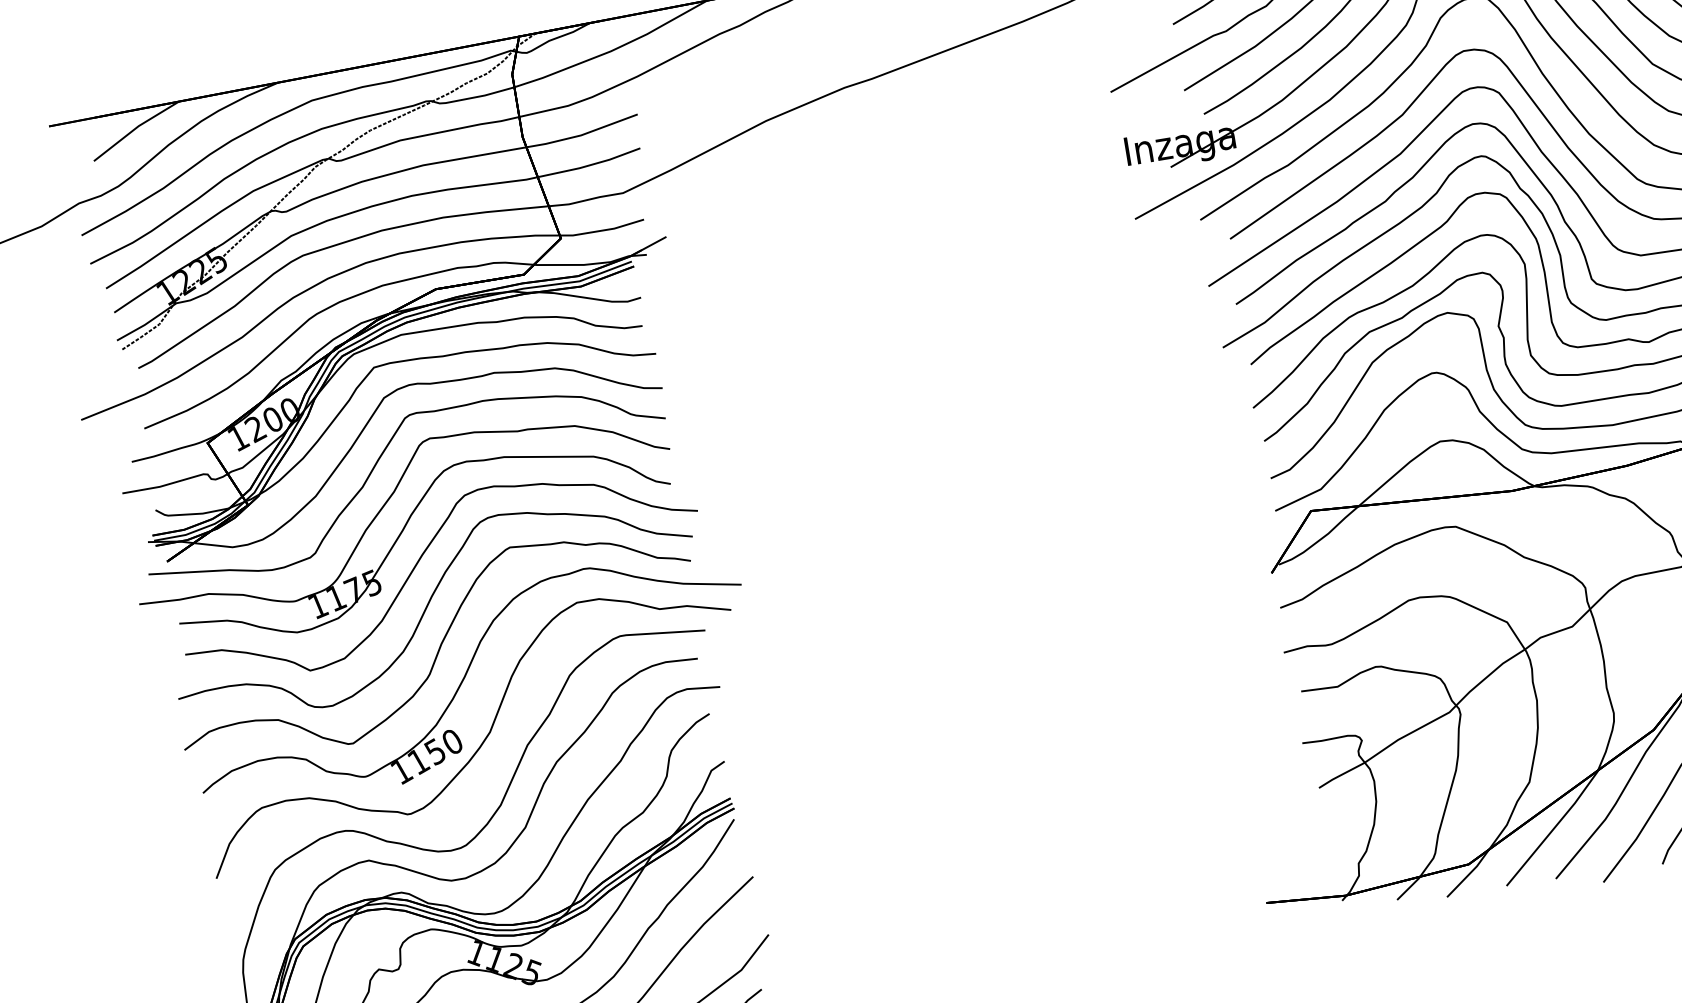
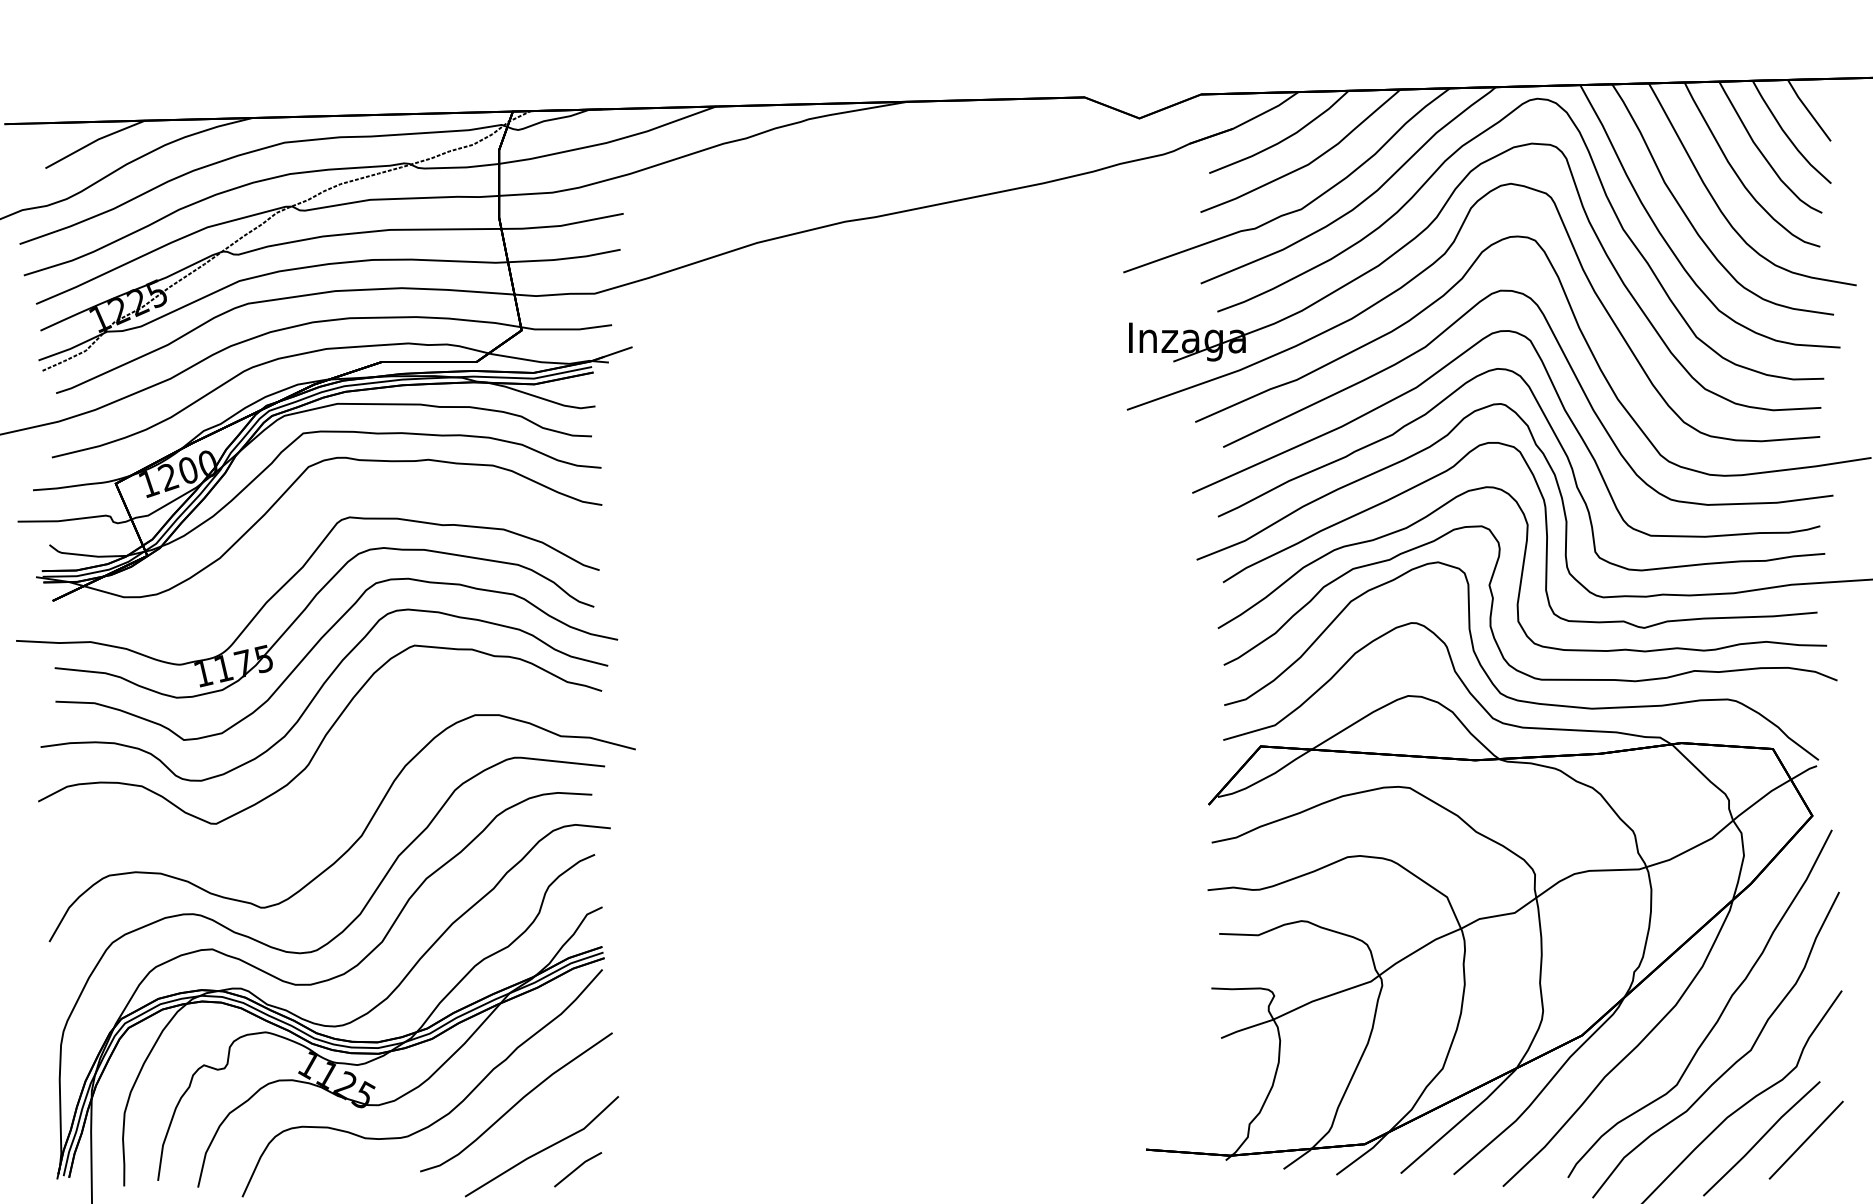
part: (377, 463) -> (290, 534), removed
part: (470, 679) -> (350, 777), removed

